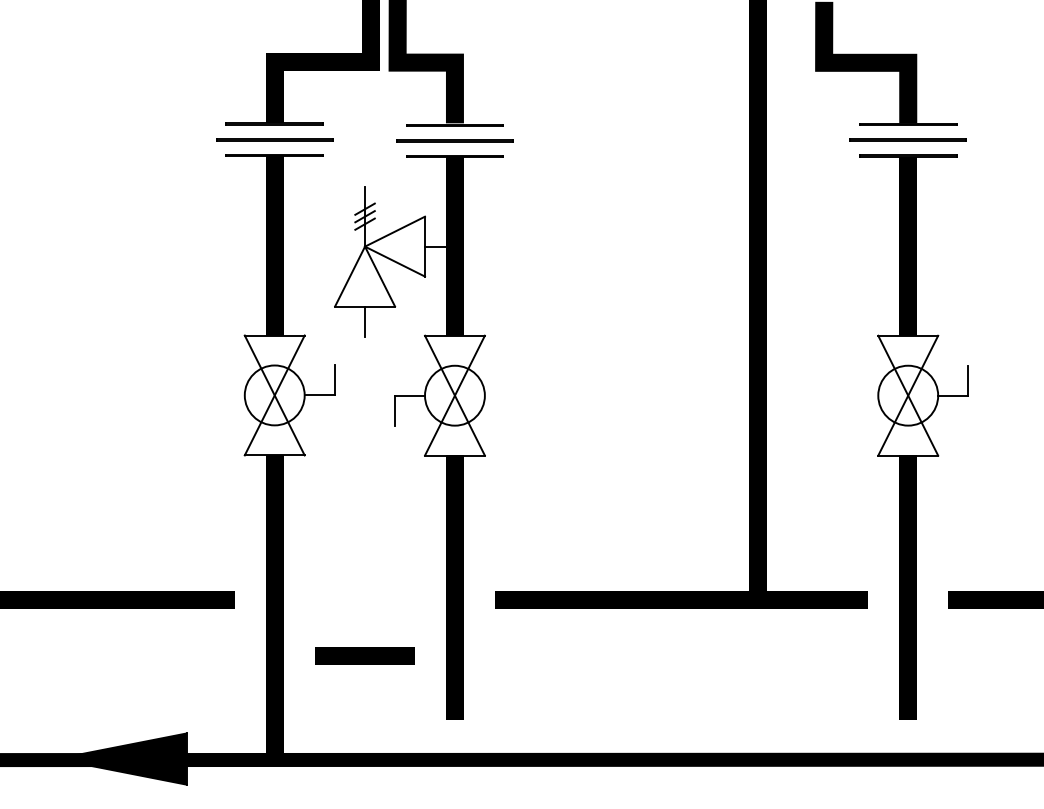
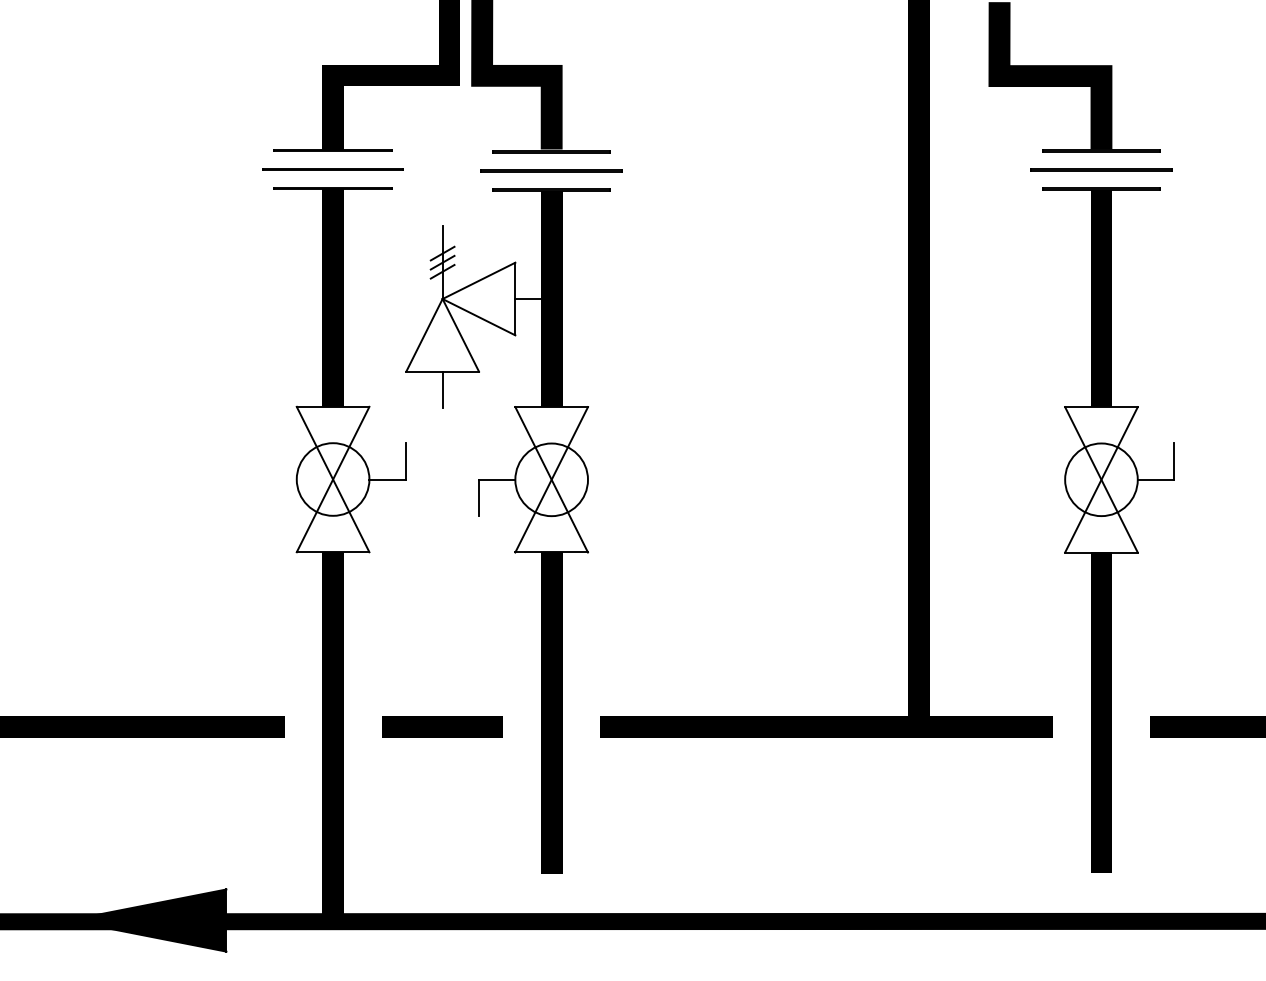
line: (364, 655) -> (441, 727), moved

